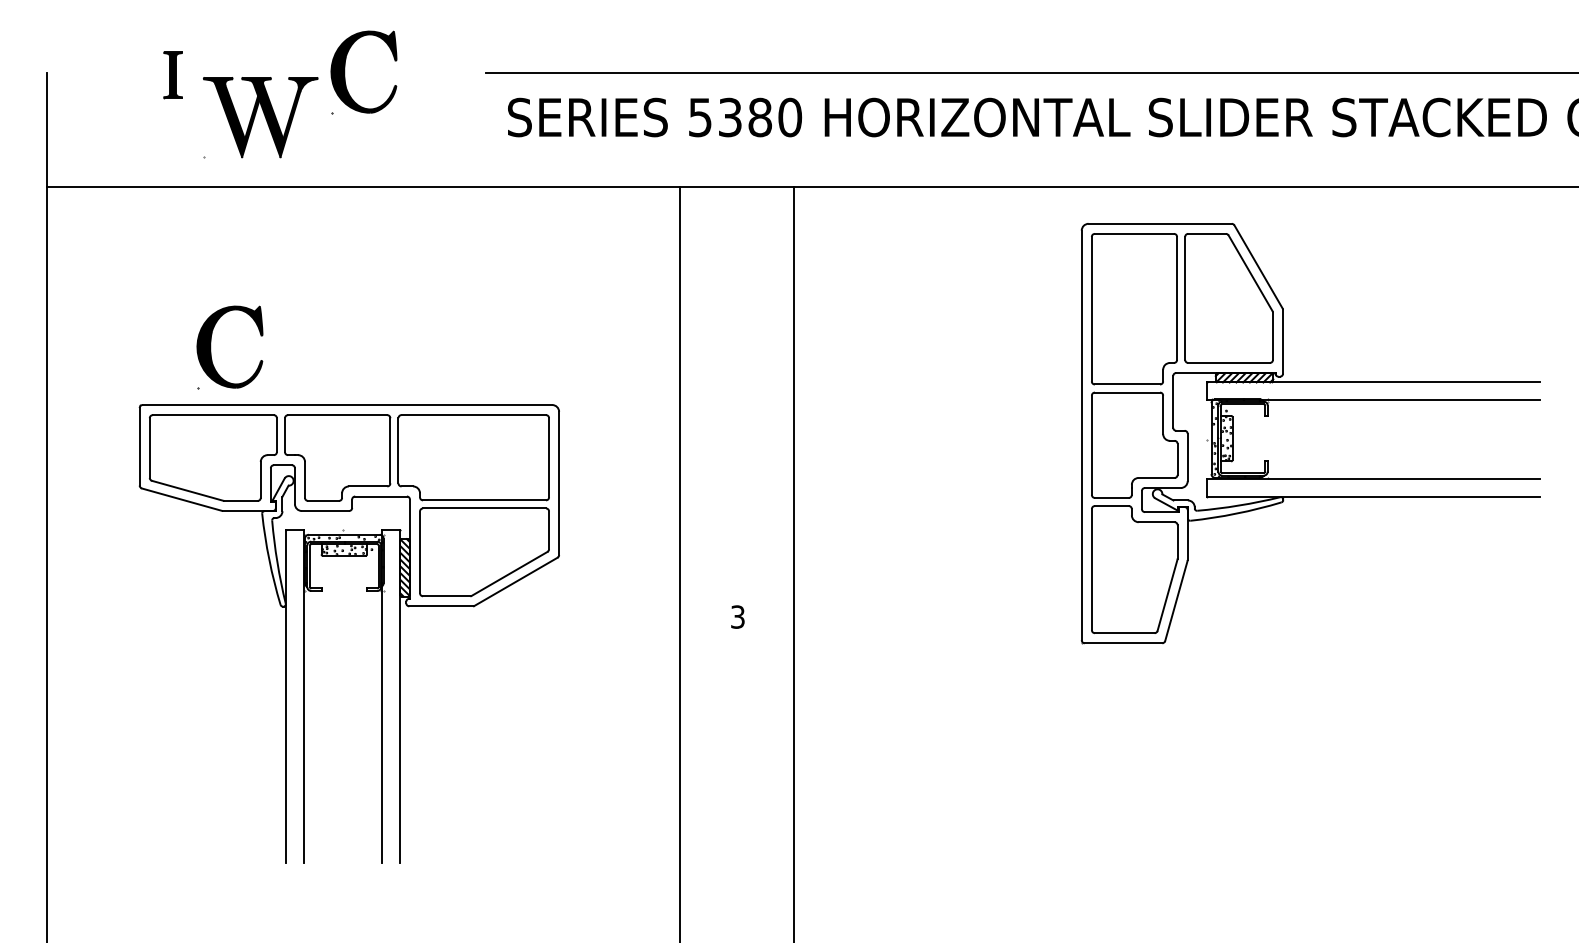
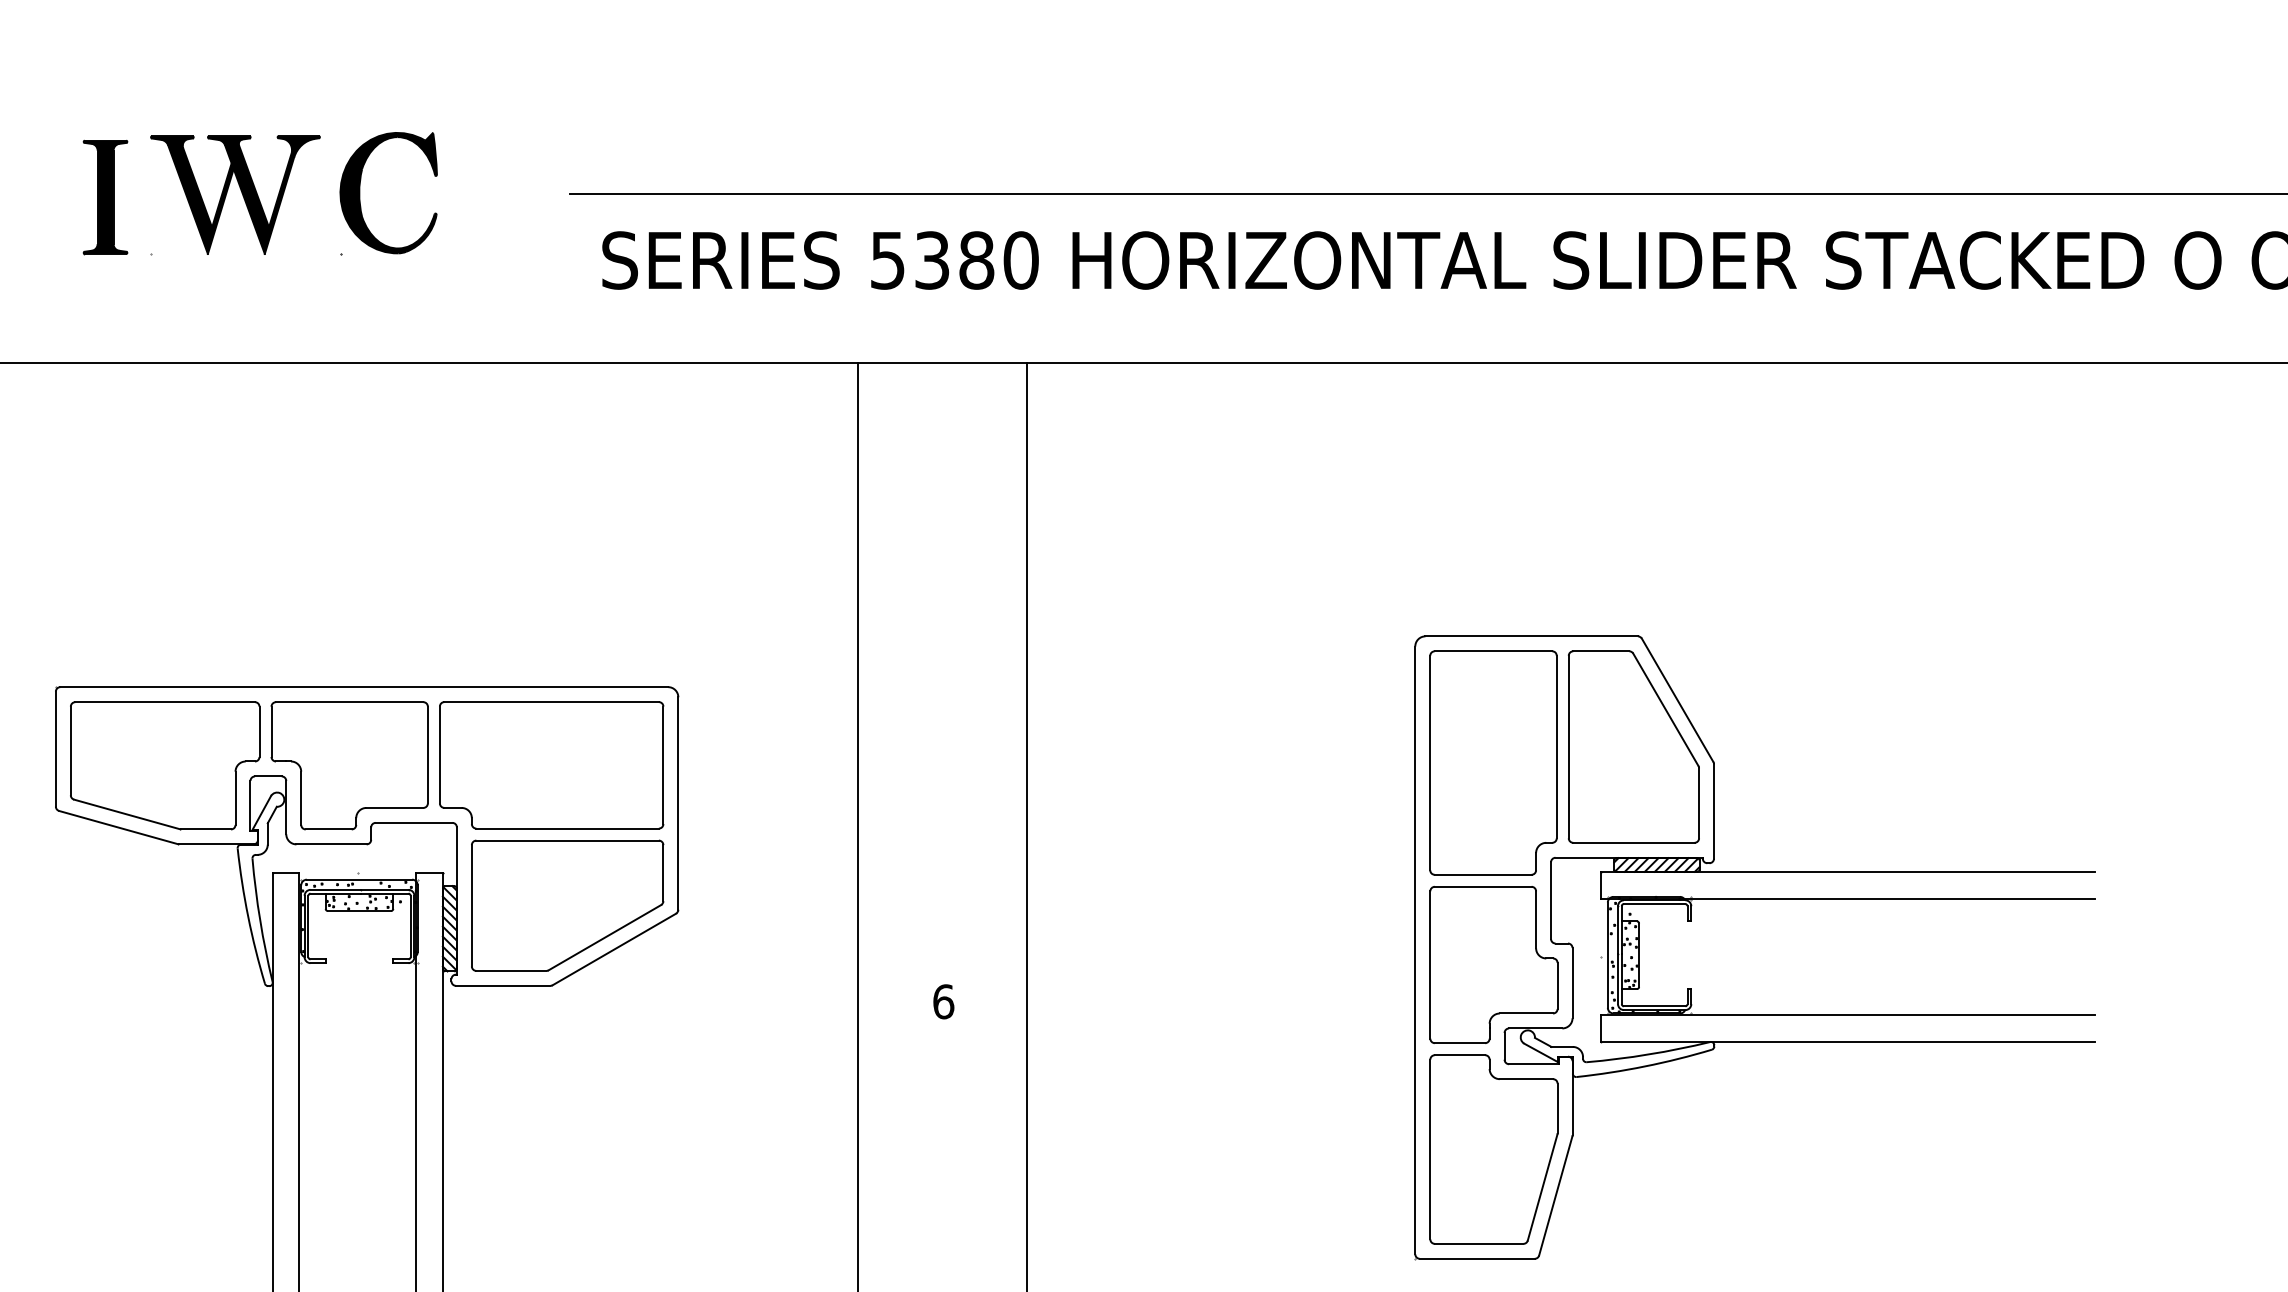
part: (172, 75) -> (104, 198), size x1.67
part: (260, 117) -> (235, 195), moved
part: (211, 347) -> (162, 601), removed
part: (1310, 400) -> (1754, 898), moved
text: (738, 616) -> (944, 1000), 3 -> 6

